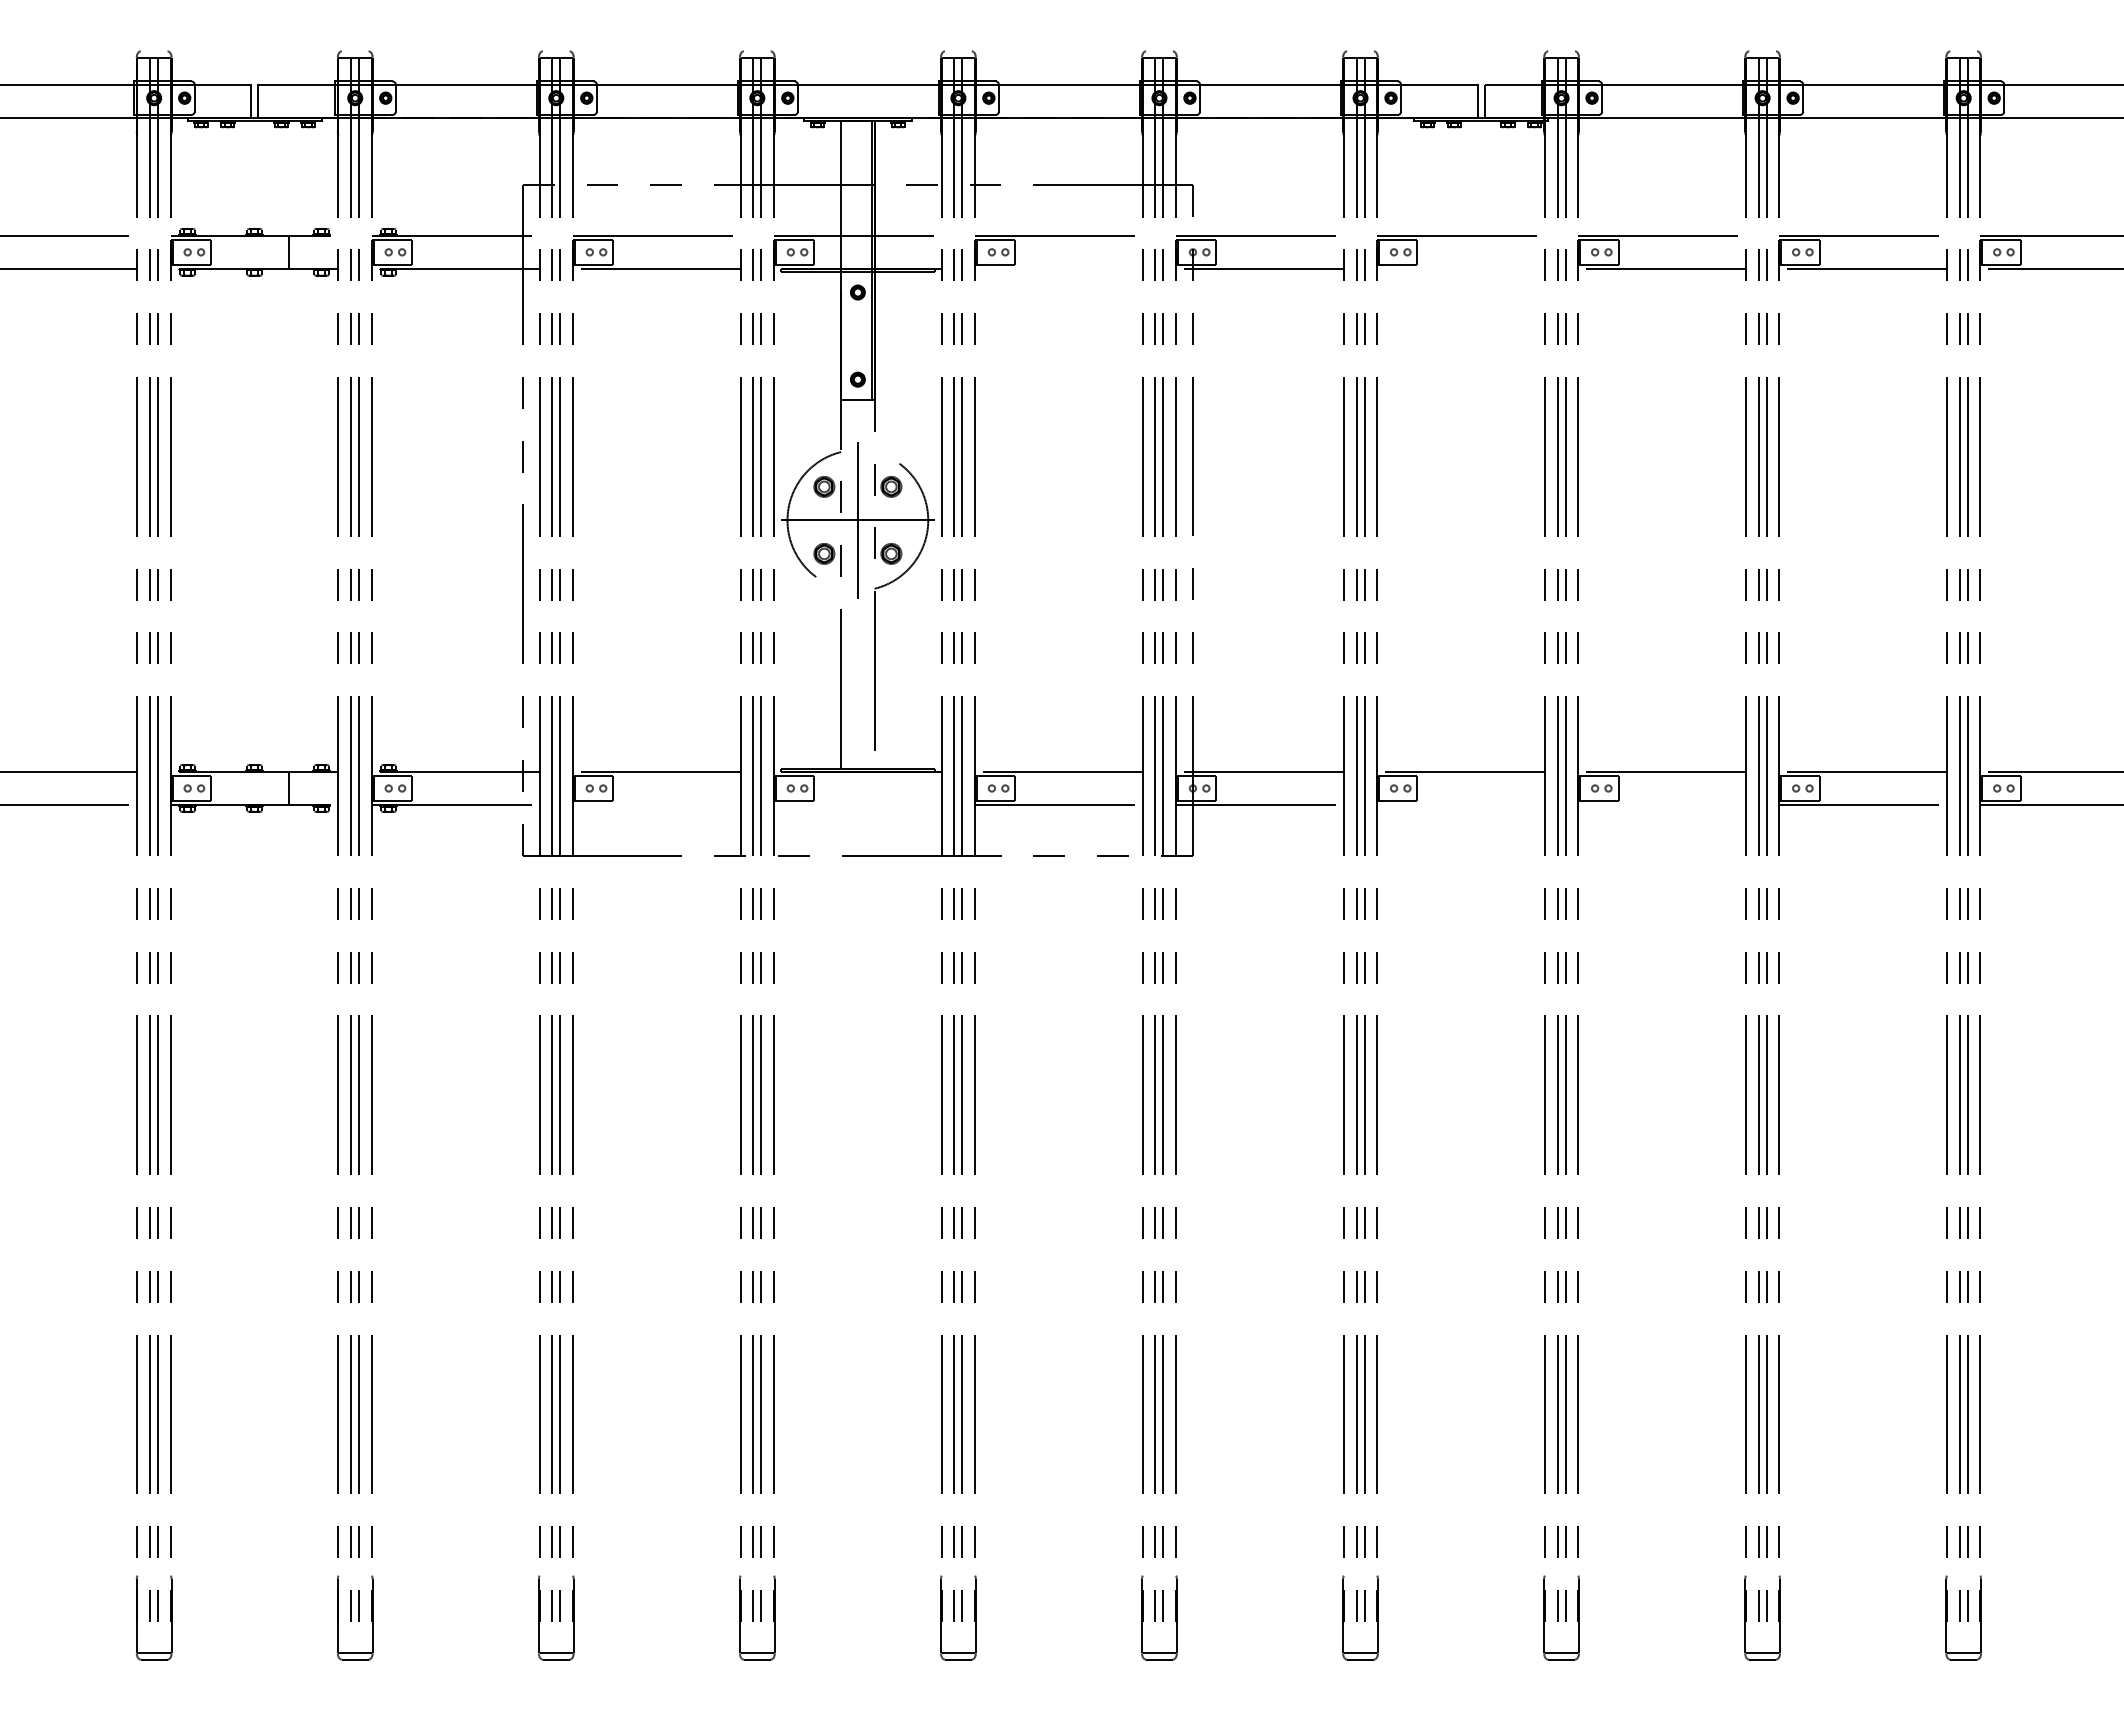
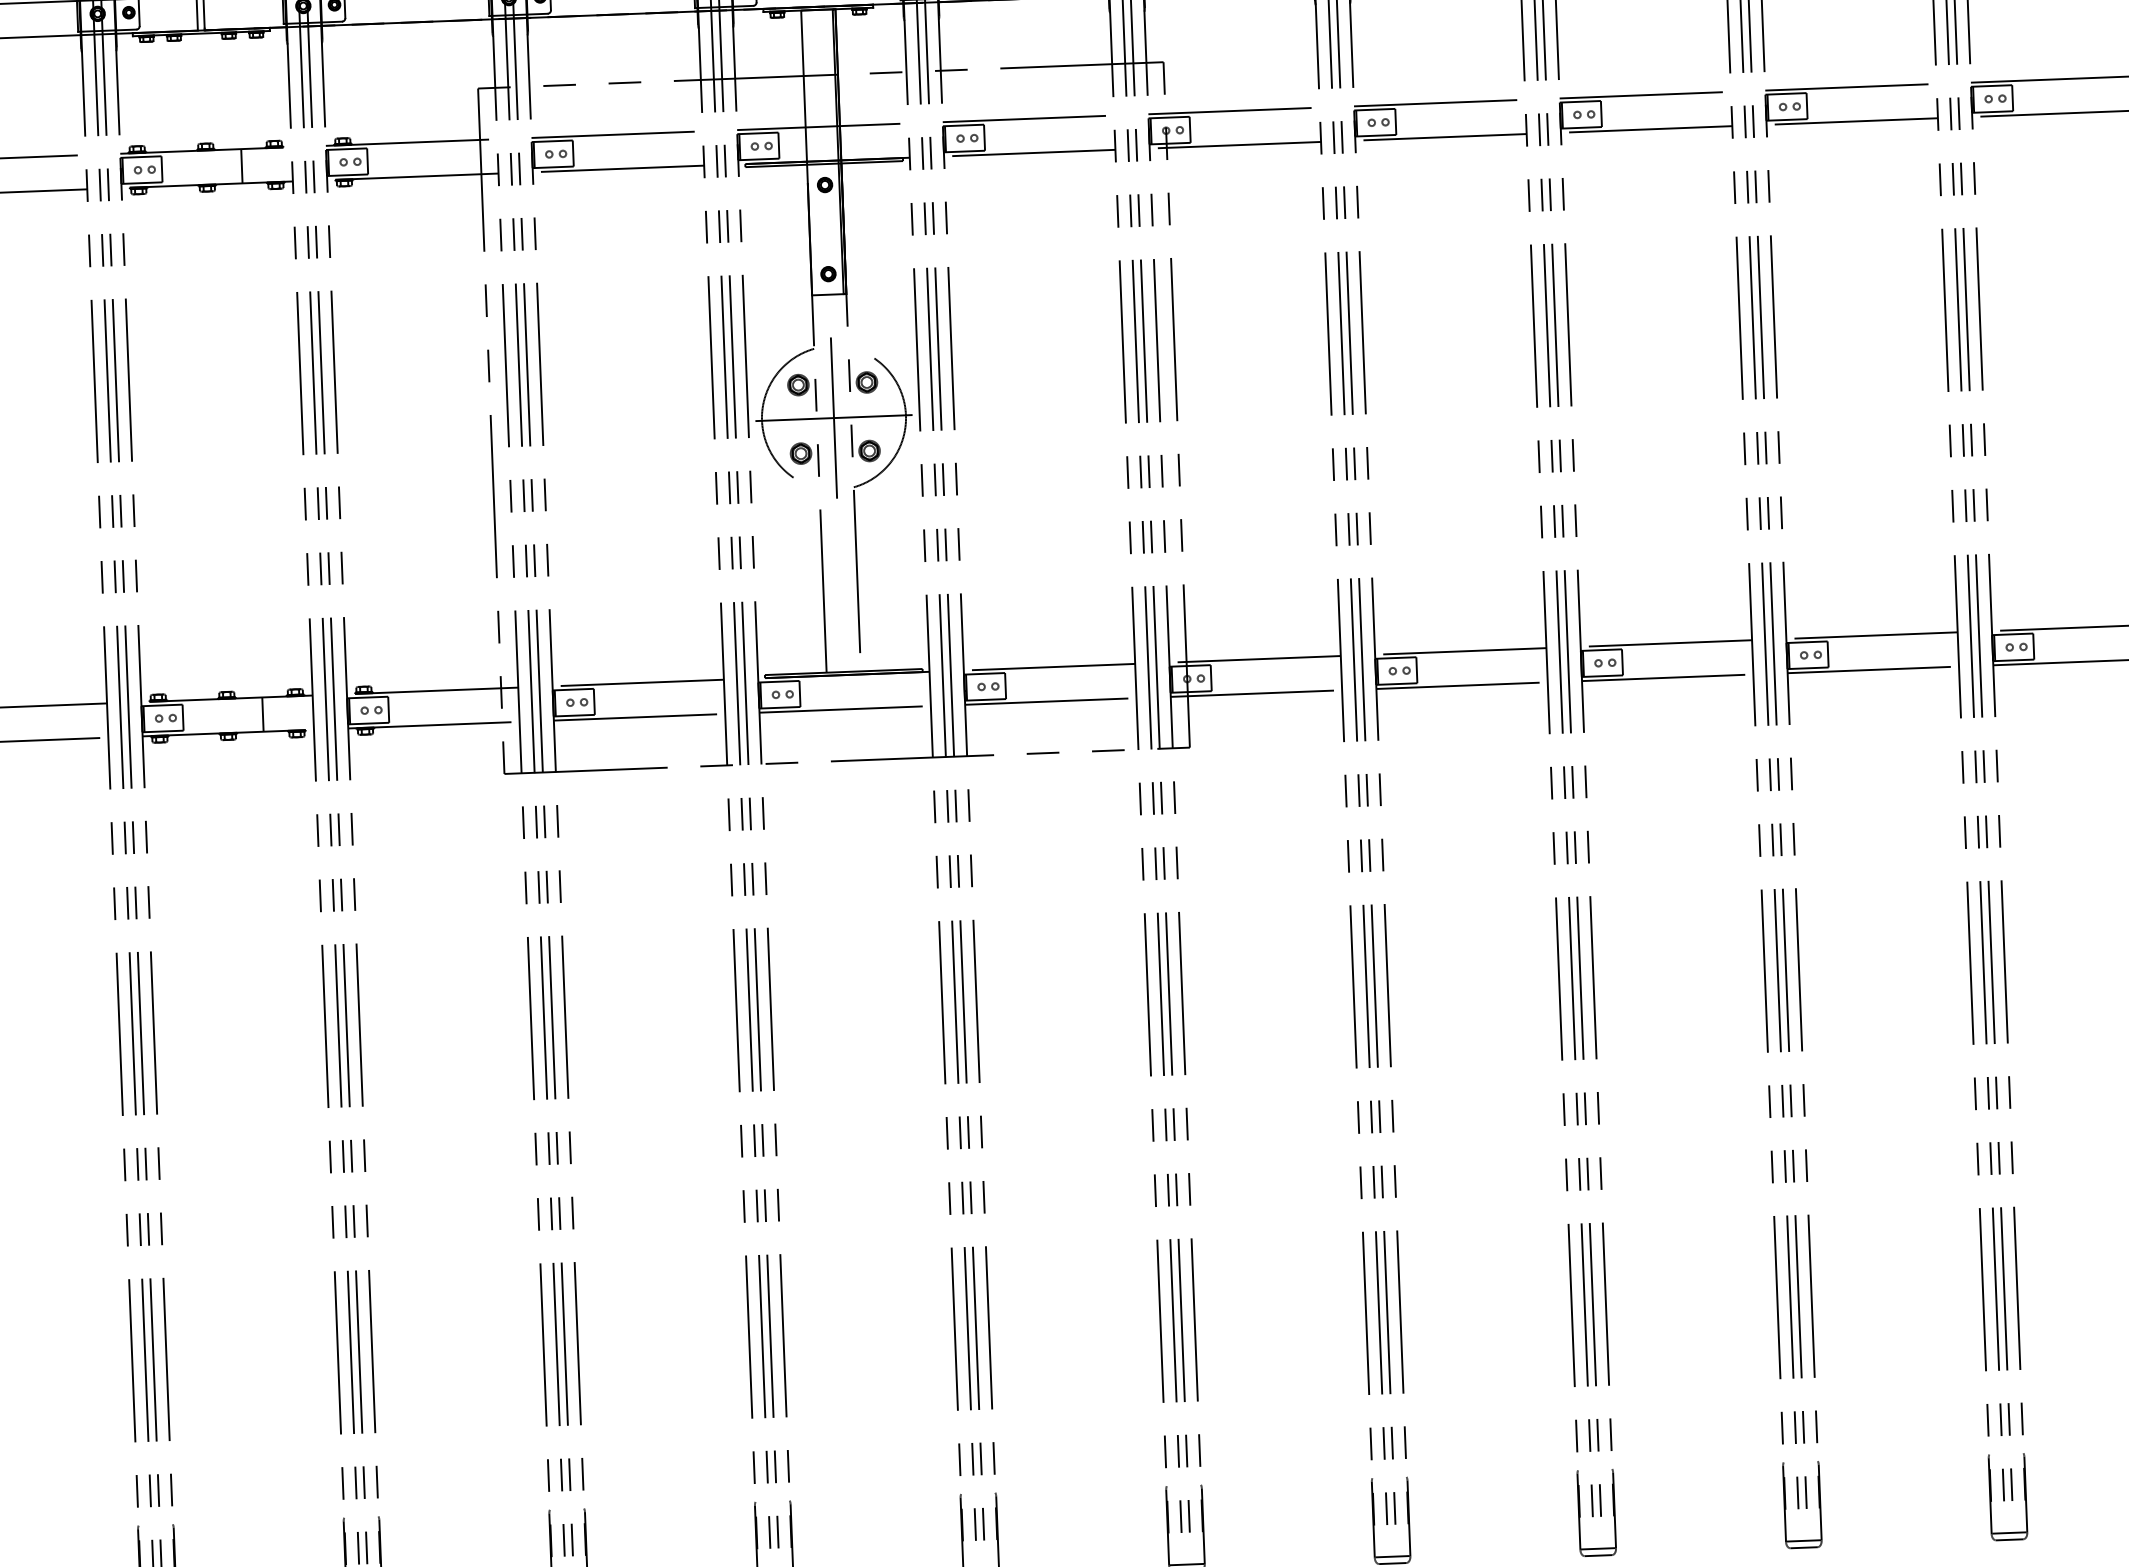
line: (1058, 269) -> (1029, 153), added
line: (1460, 269) -> (1440, 137), added
line: (656, 805) -> (639, 717), added
line: (857, 805) -> (844, 709), added
line: (1460, 805) -> (1461, 685), added
line: (1661, 805) -> (1667, 678), added

